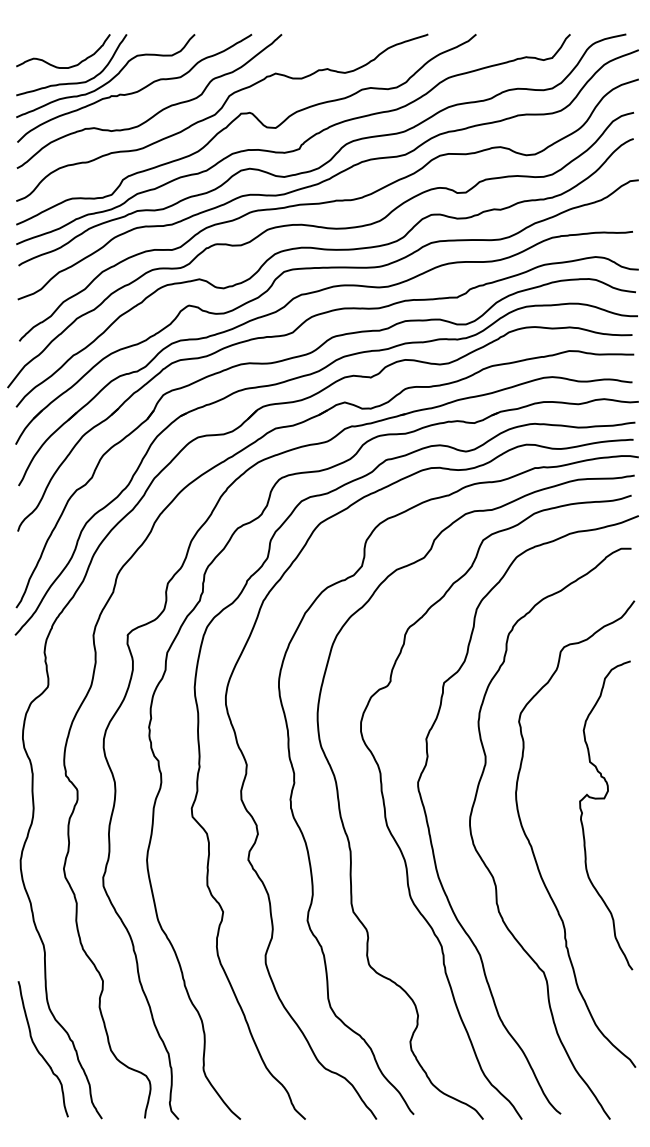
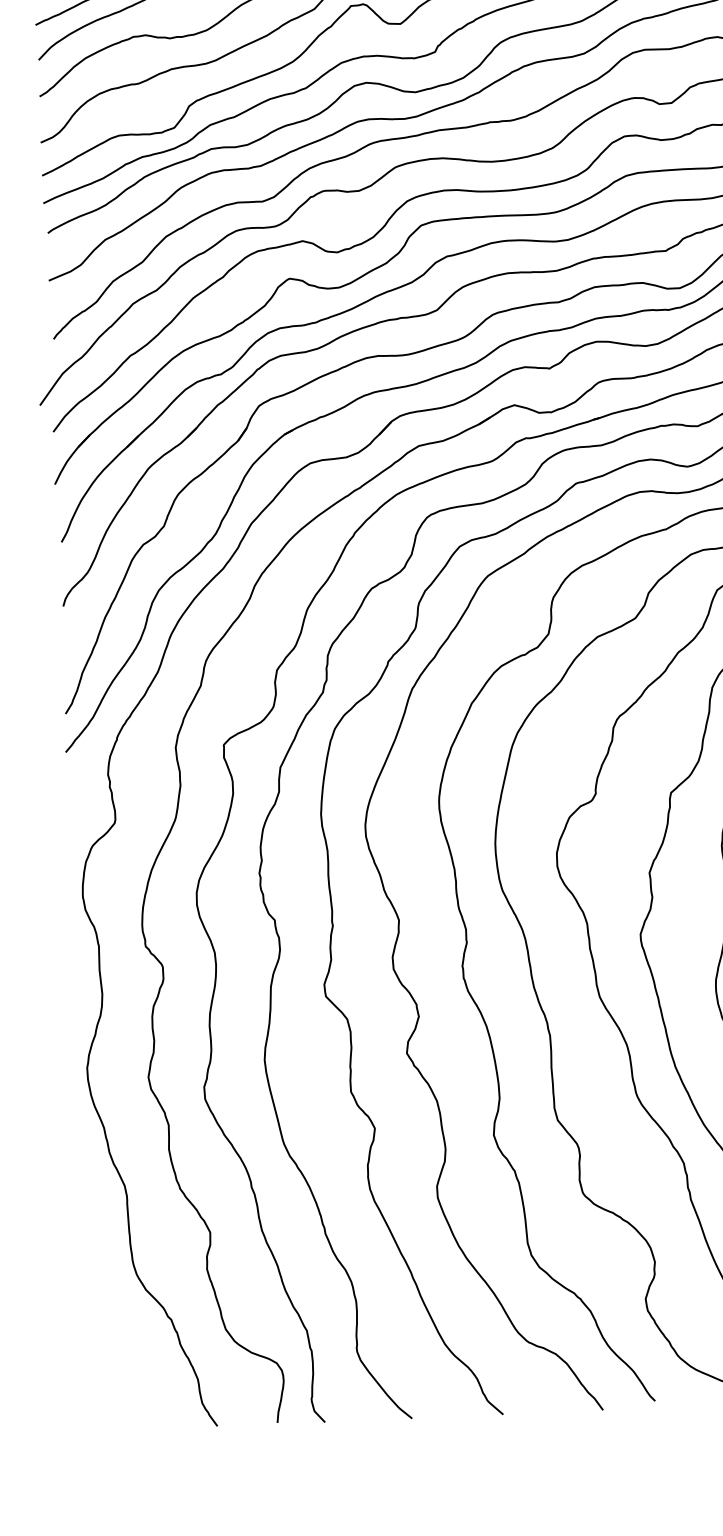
curve: (39, 1051) -> (125, 1335), removed

